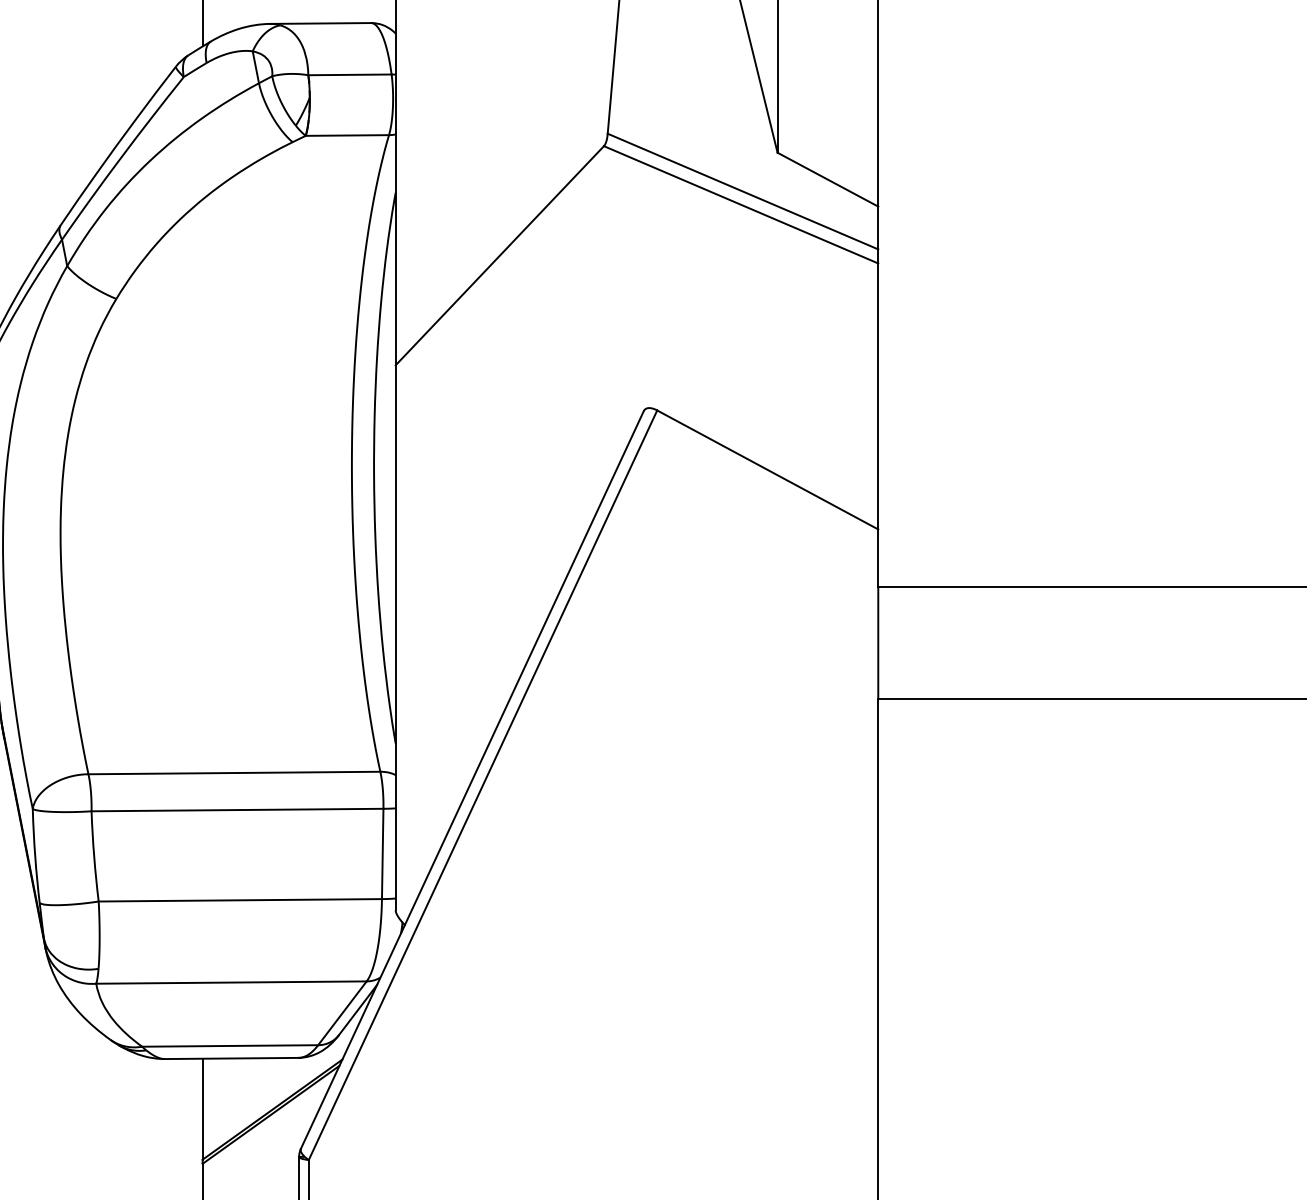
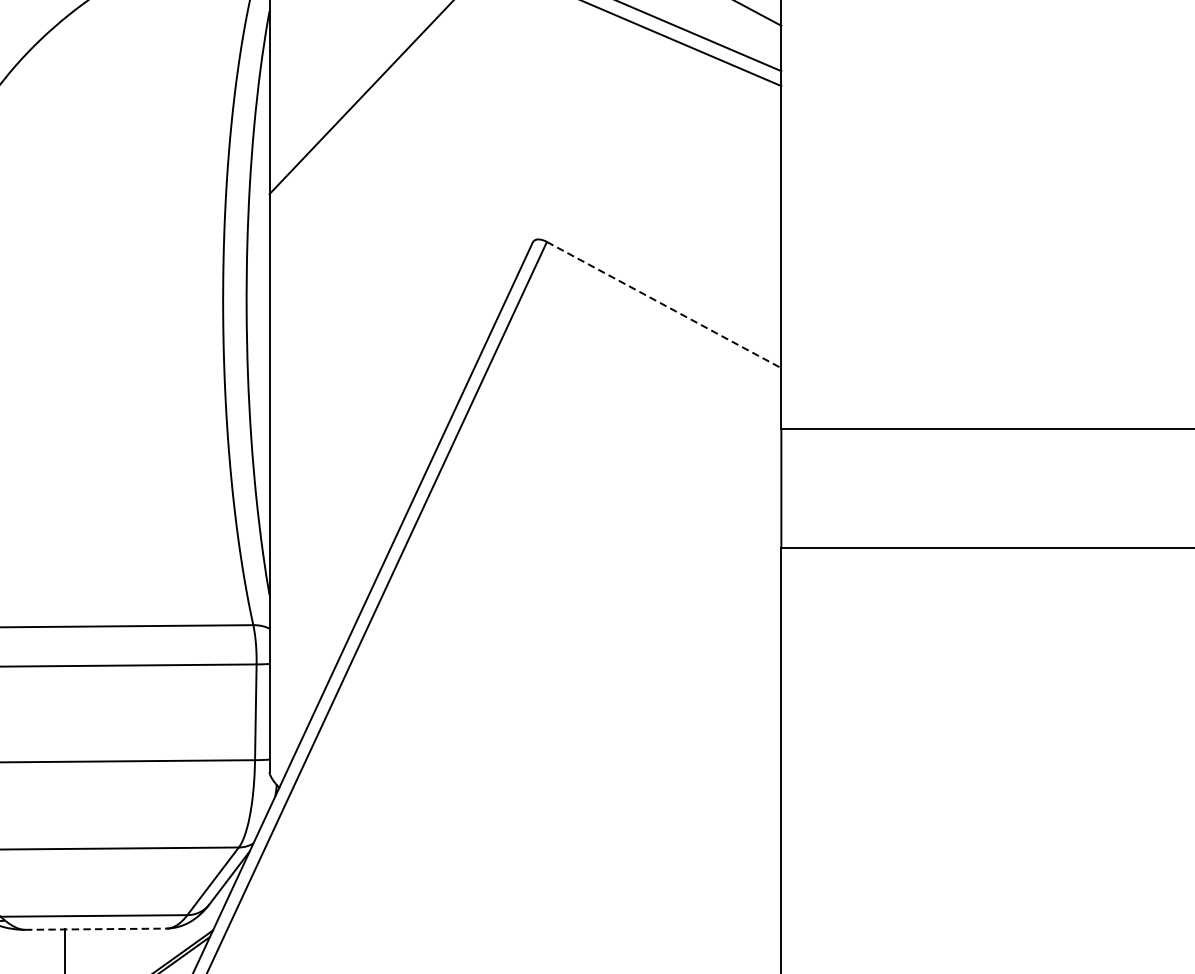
line: (767, 469) -> (663, 304), solid -> dashed
line: (231, 1058) -> (95, 929), solid -> dashed

